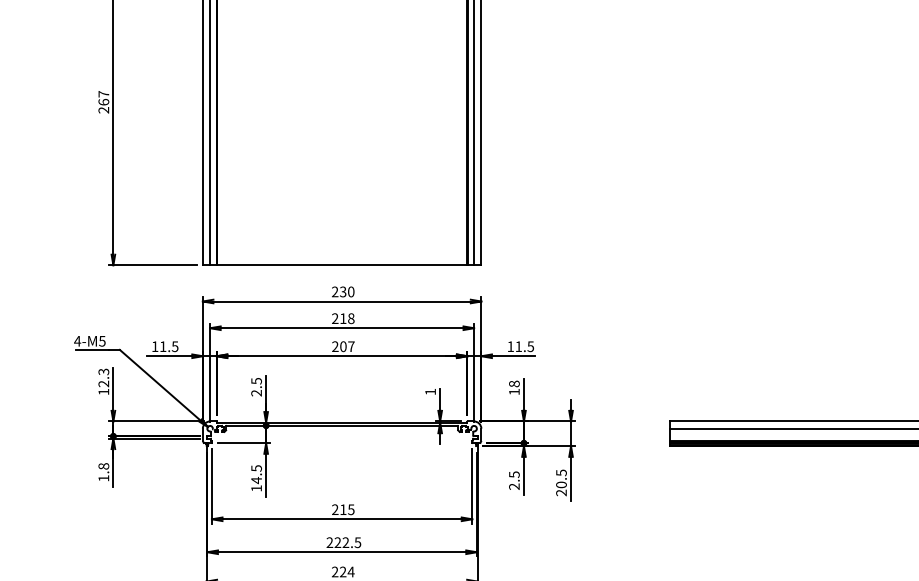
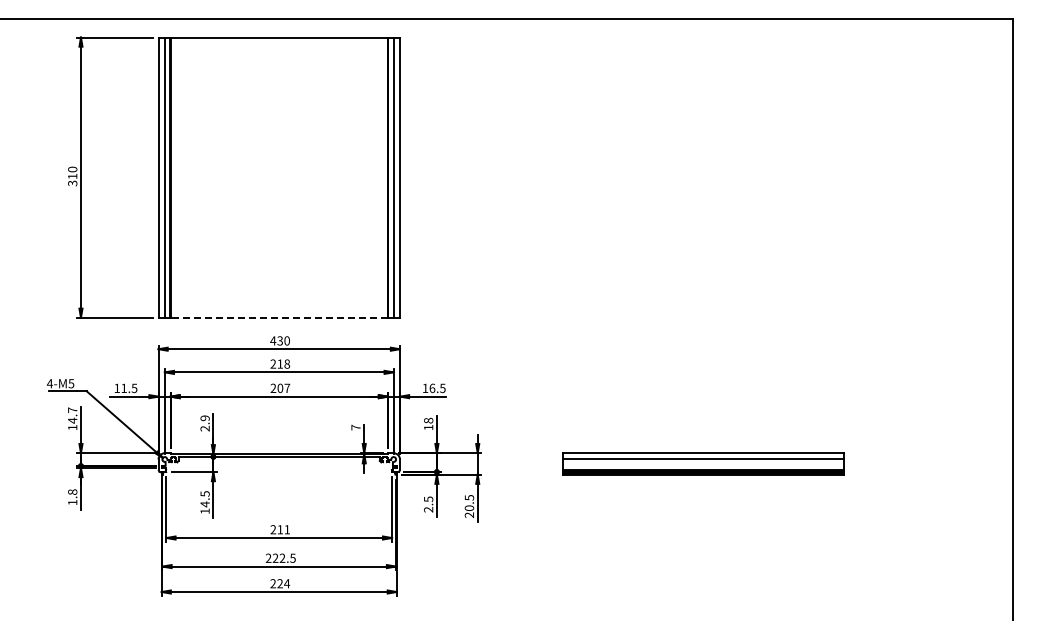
text: (103, 102) -> (72, 176), 267 -> 310
line: (342, 264) -> (279, 317), solid -> dashed
text: (335, 291) -> (273, 340), 230 -> 430
text: (518, 346) -> (432, 388), 11.5 -> 16.5
text: (103, 377) -> (72, 415), 12.3 -> 14.7
text: (255, 381) -> (204, 418), 2.5 -> 2.9
text: (430, 391) -> (355, 427), 1 -> 7
text: (351, 509) -> (287, 529), 215 -> 211

